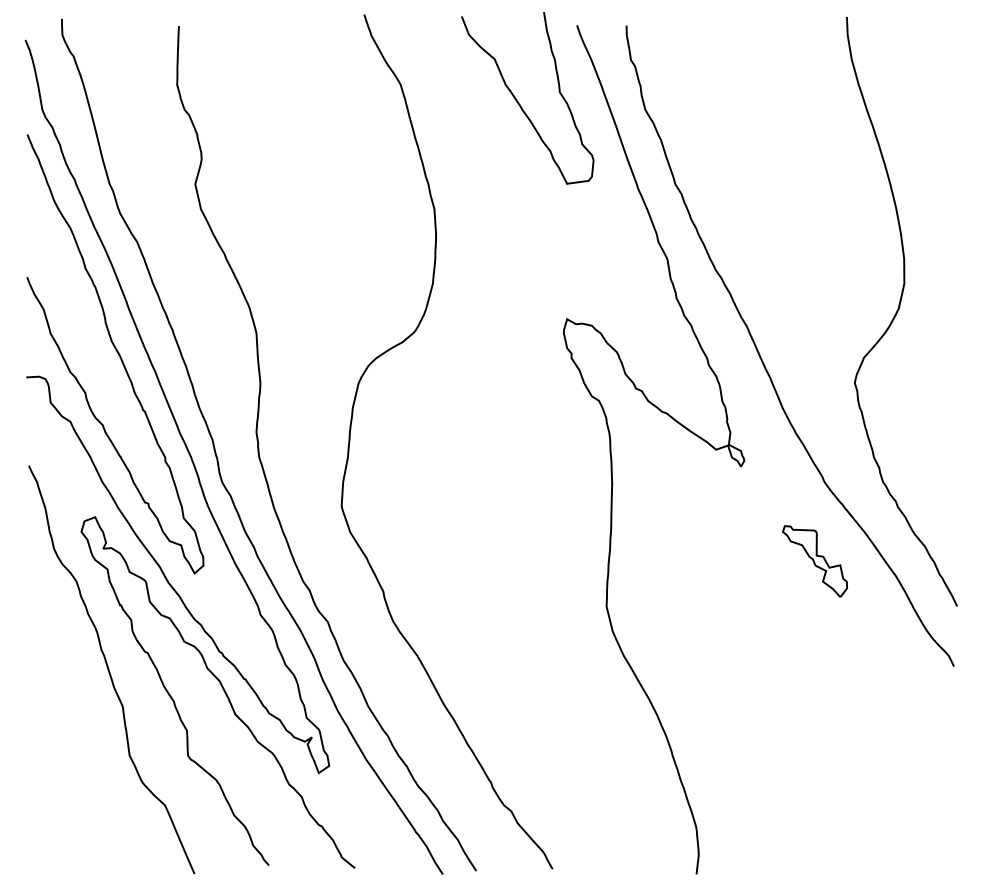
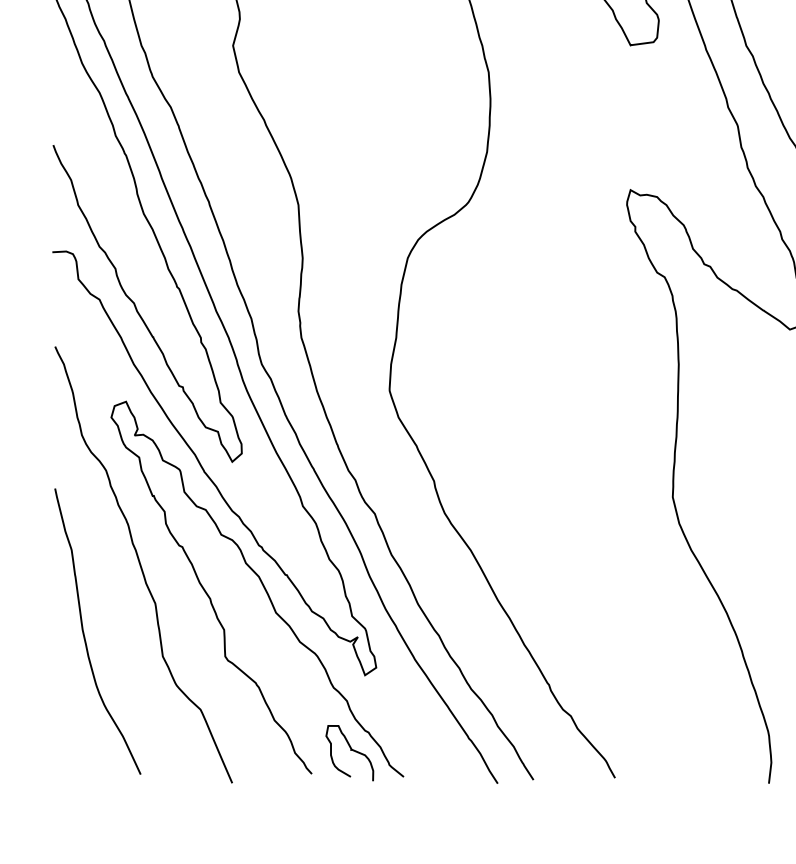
curve: (56, 733) -> (84, 632), added
curve: (305, 843) -> (350, 750), added

